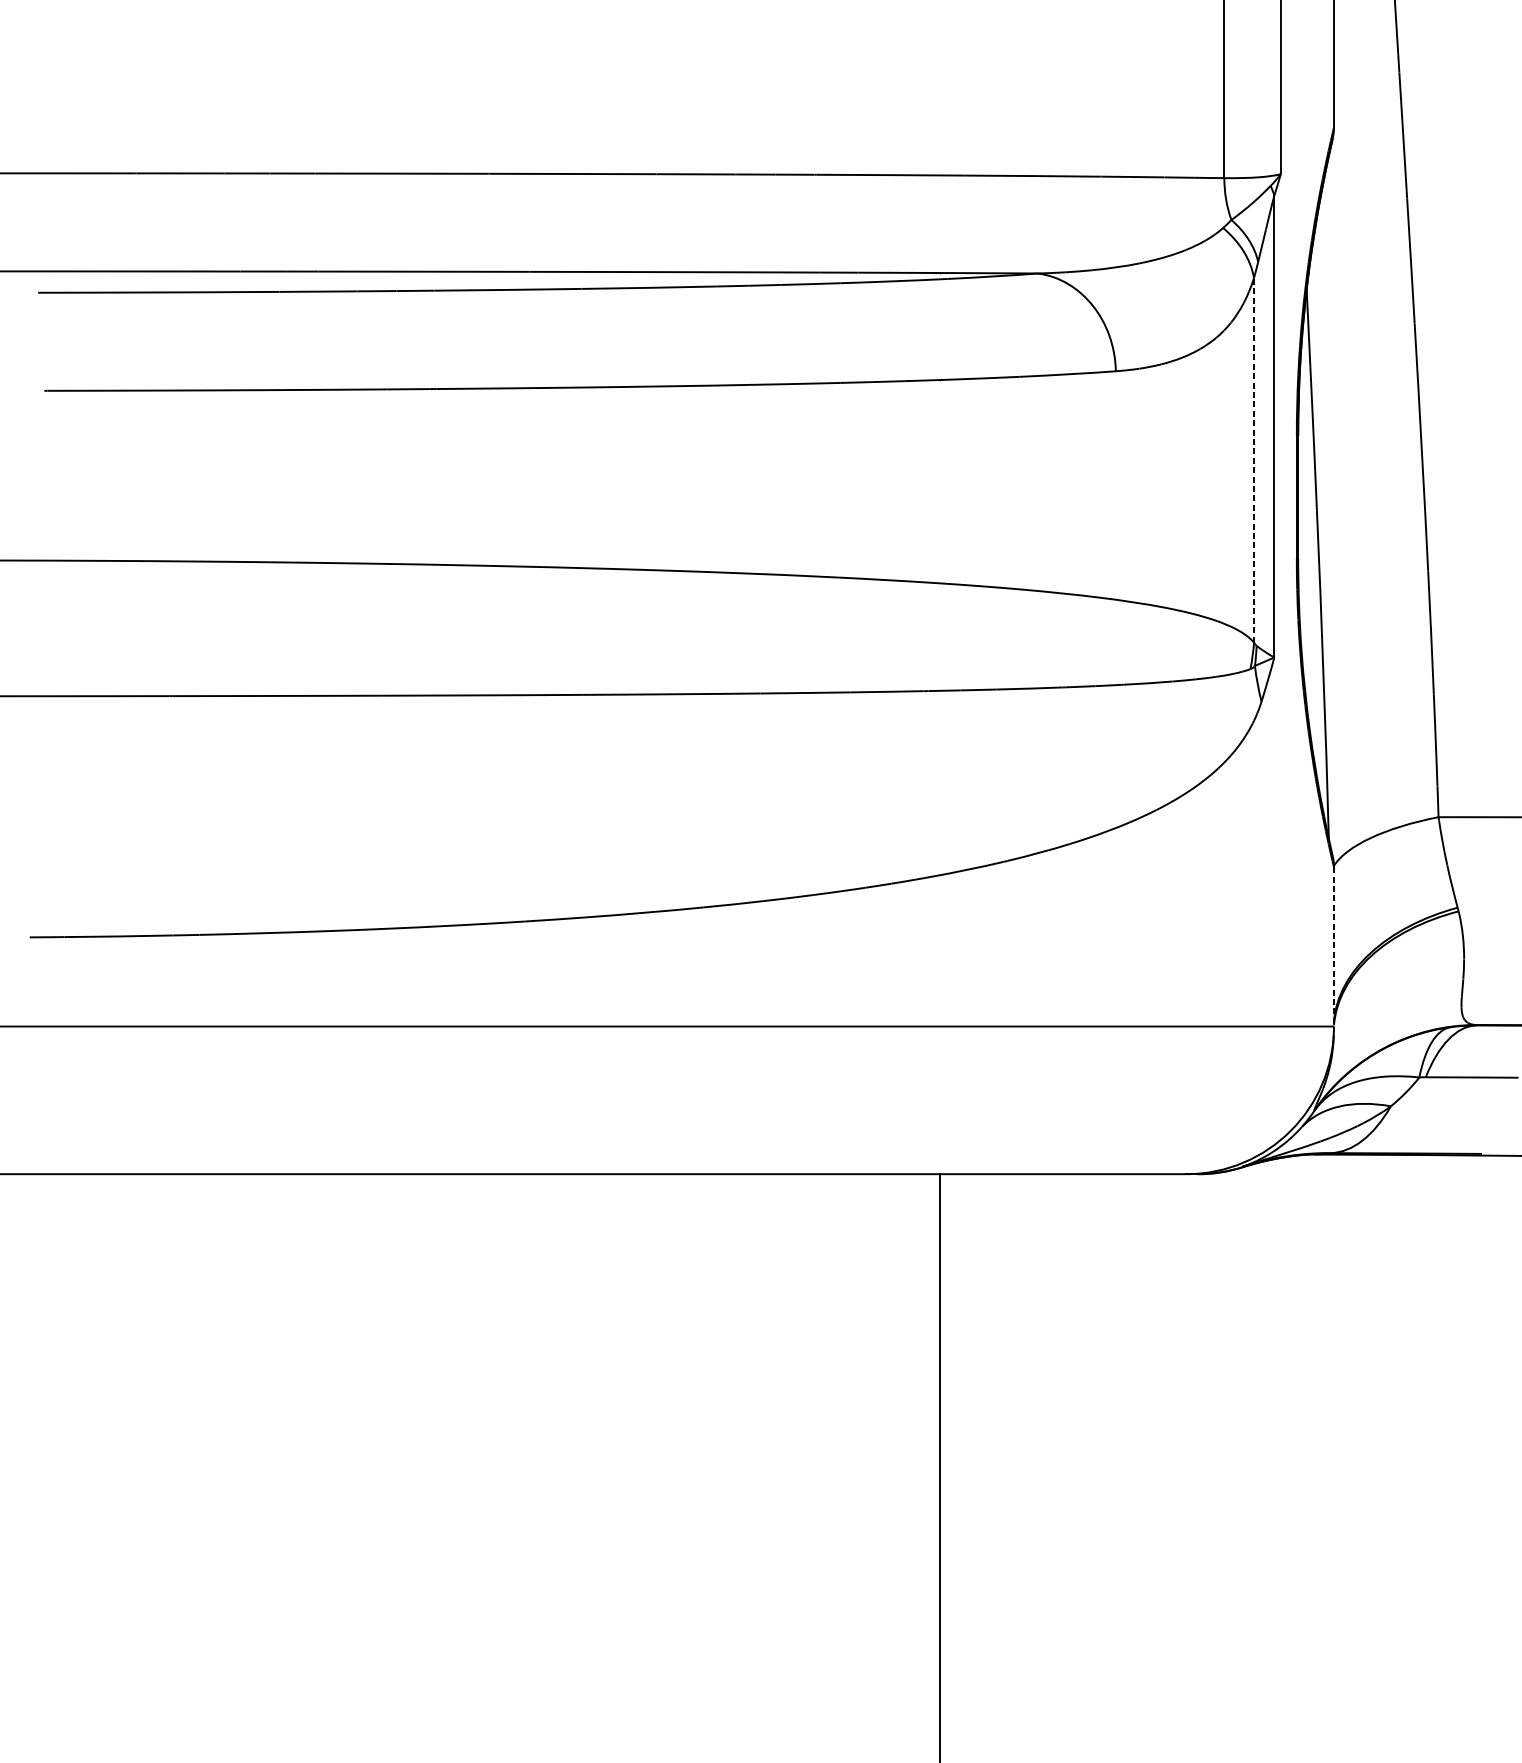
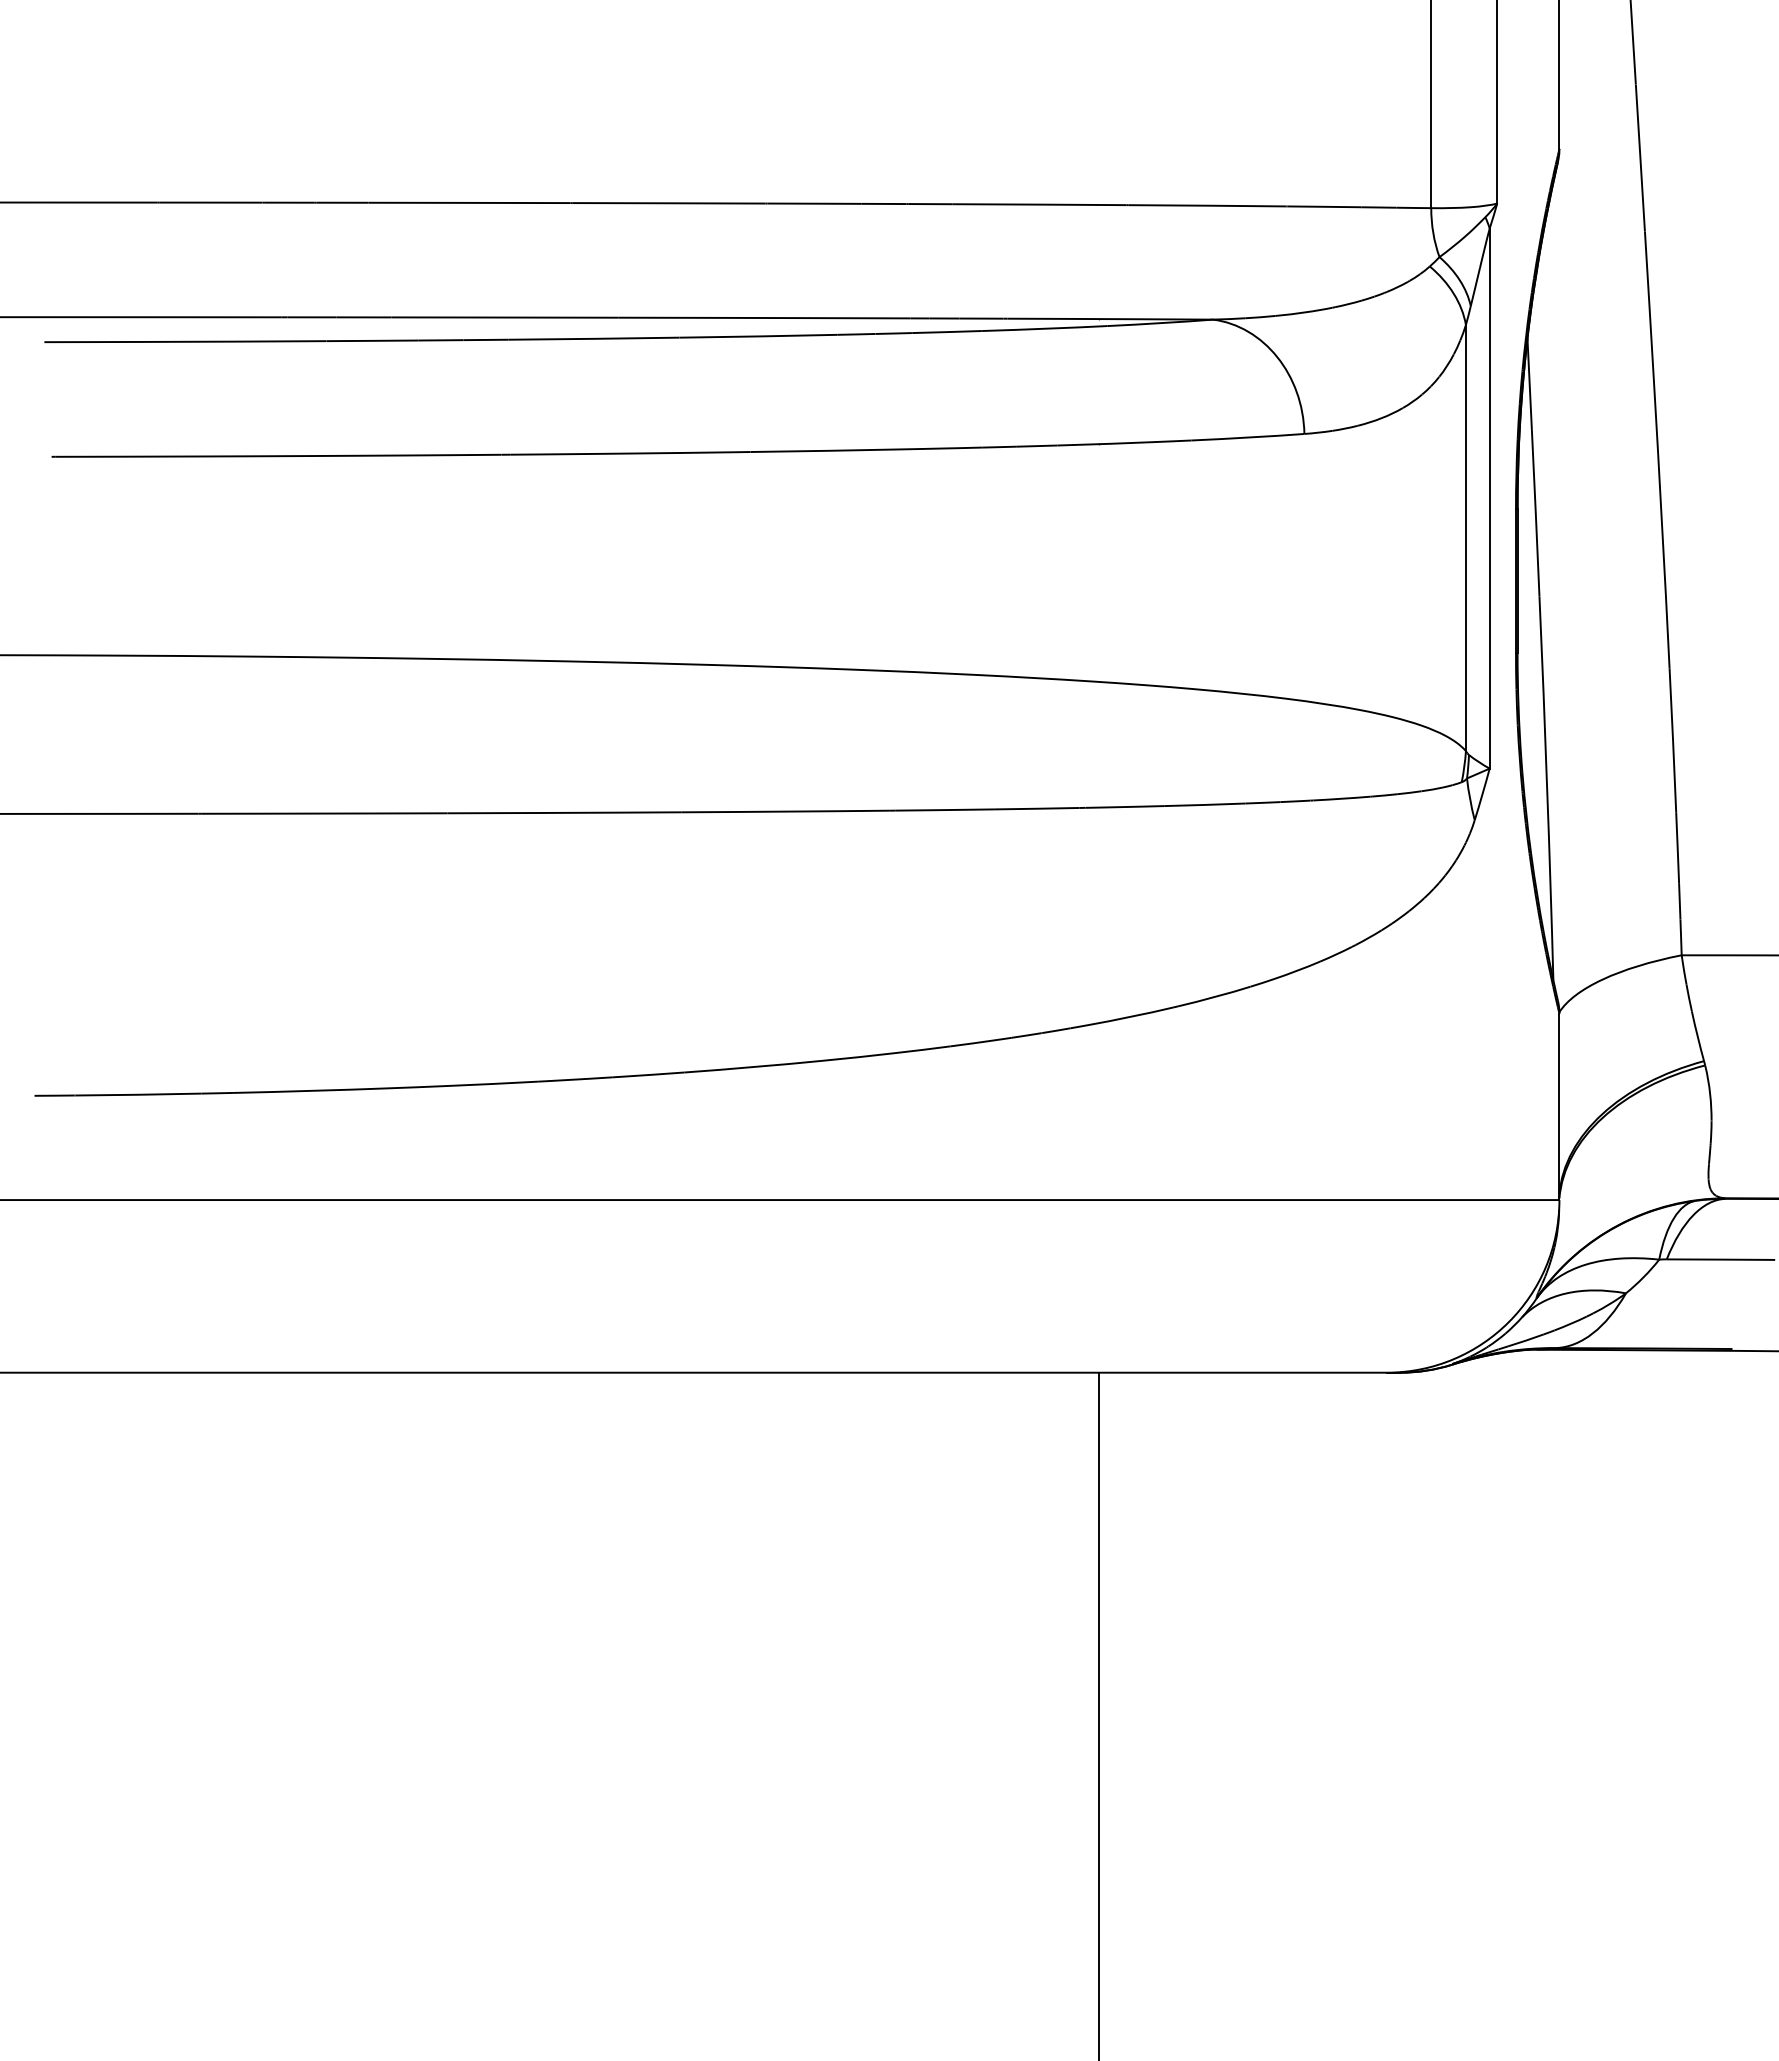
line: (1253, 459) -> (1465, 537), dashed -> solid
line: (1334, 947) -> (1559, 1107), dashed -> solid

